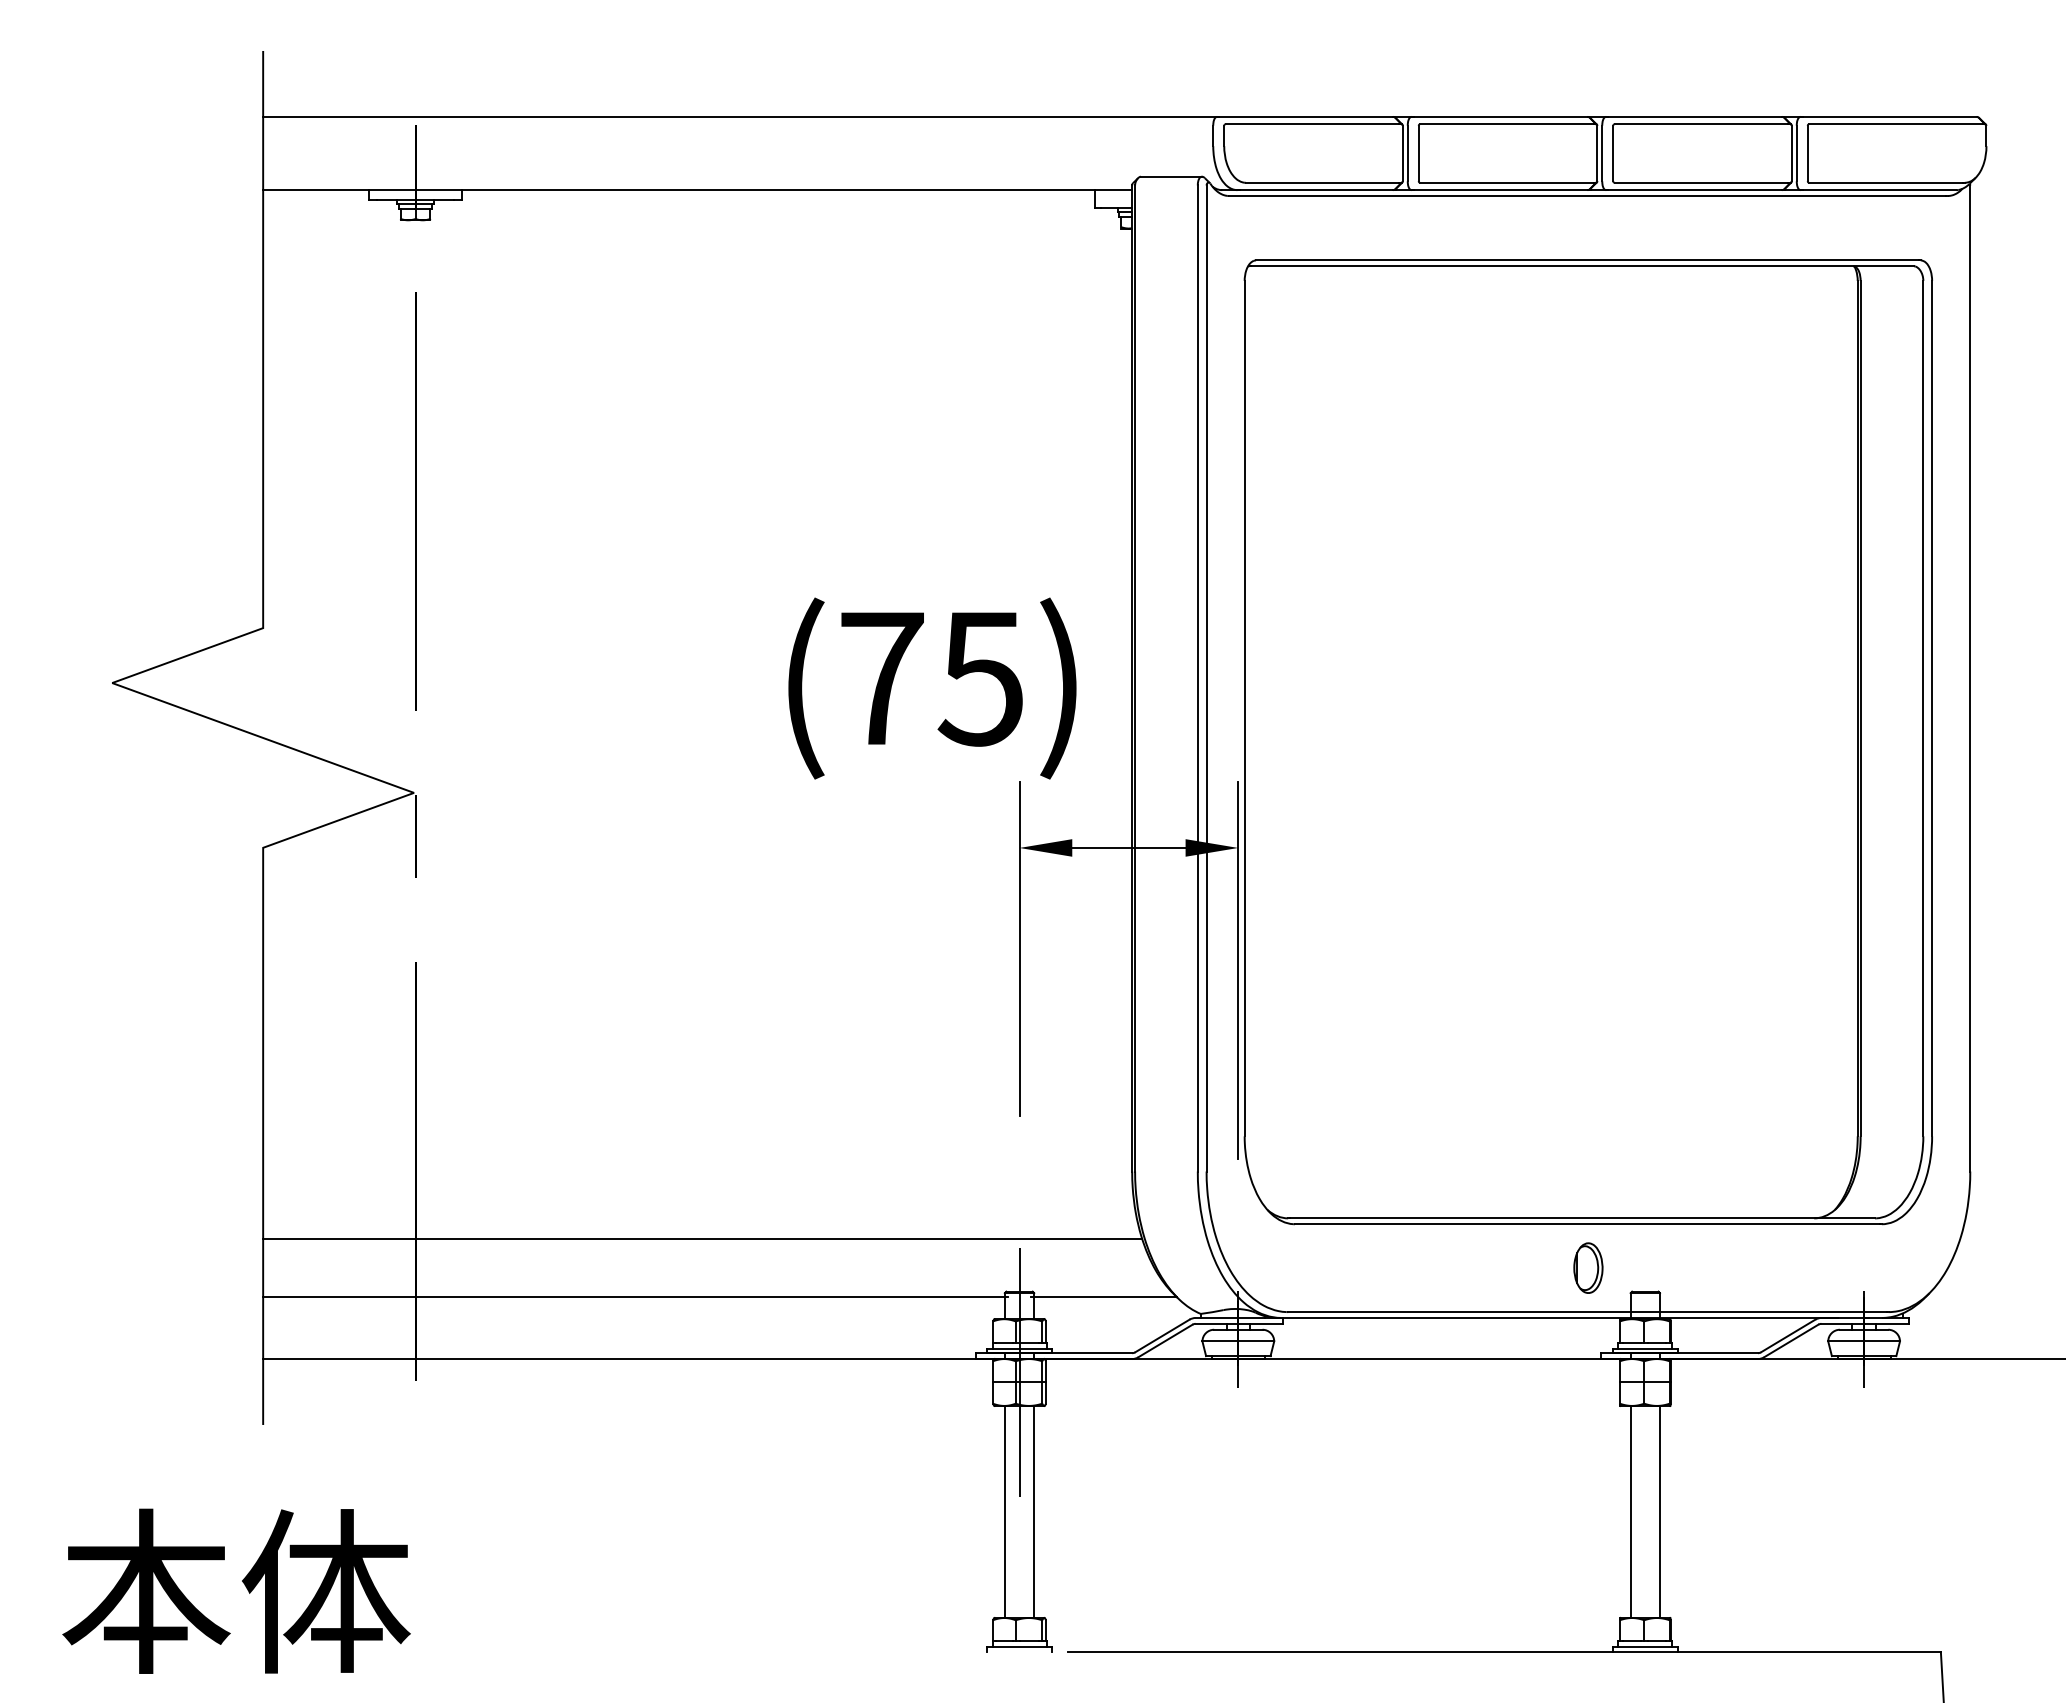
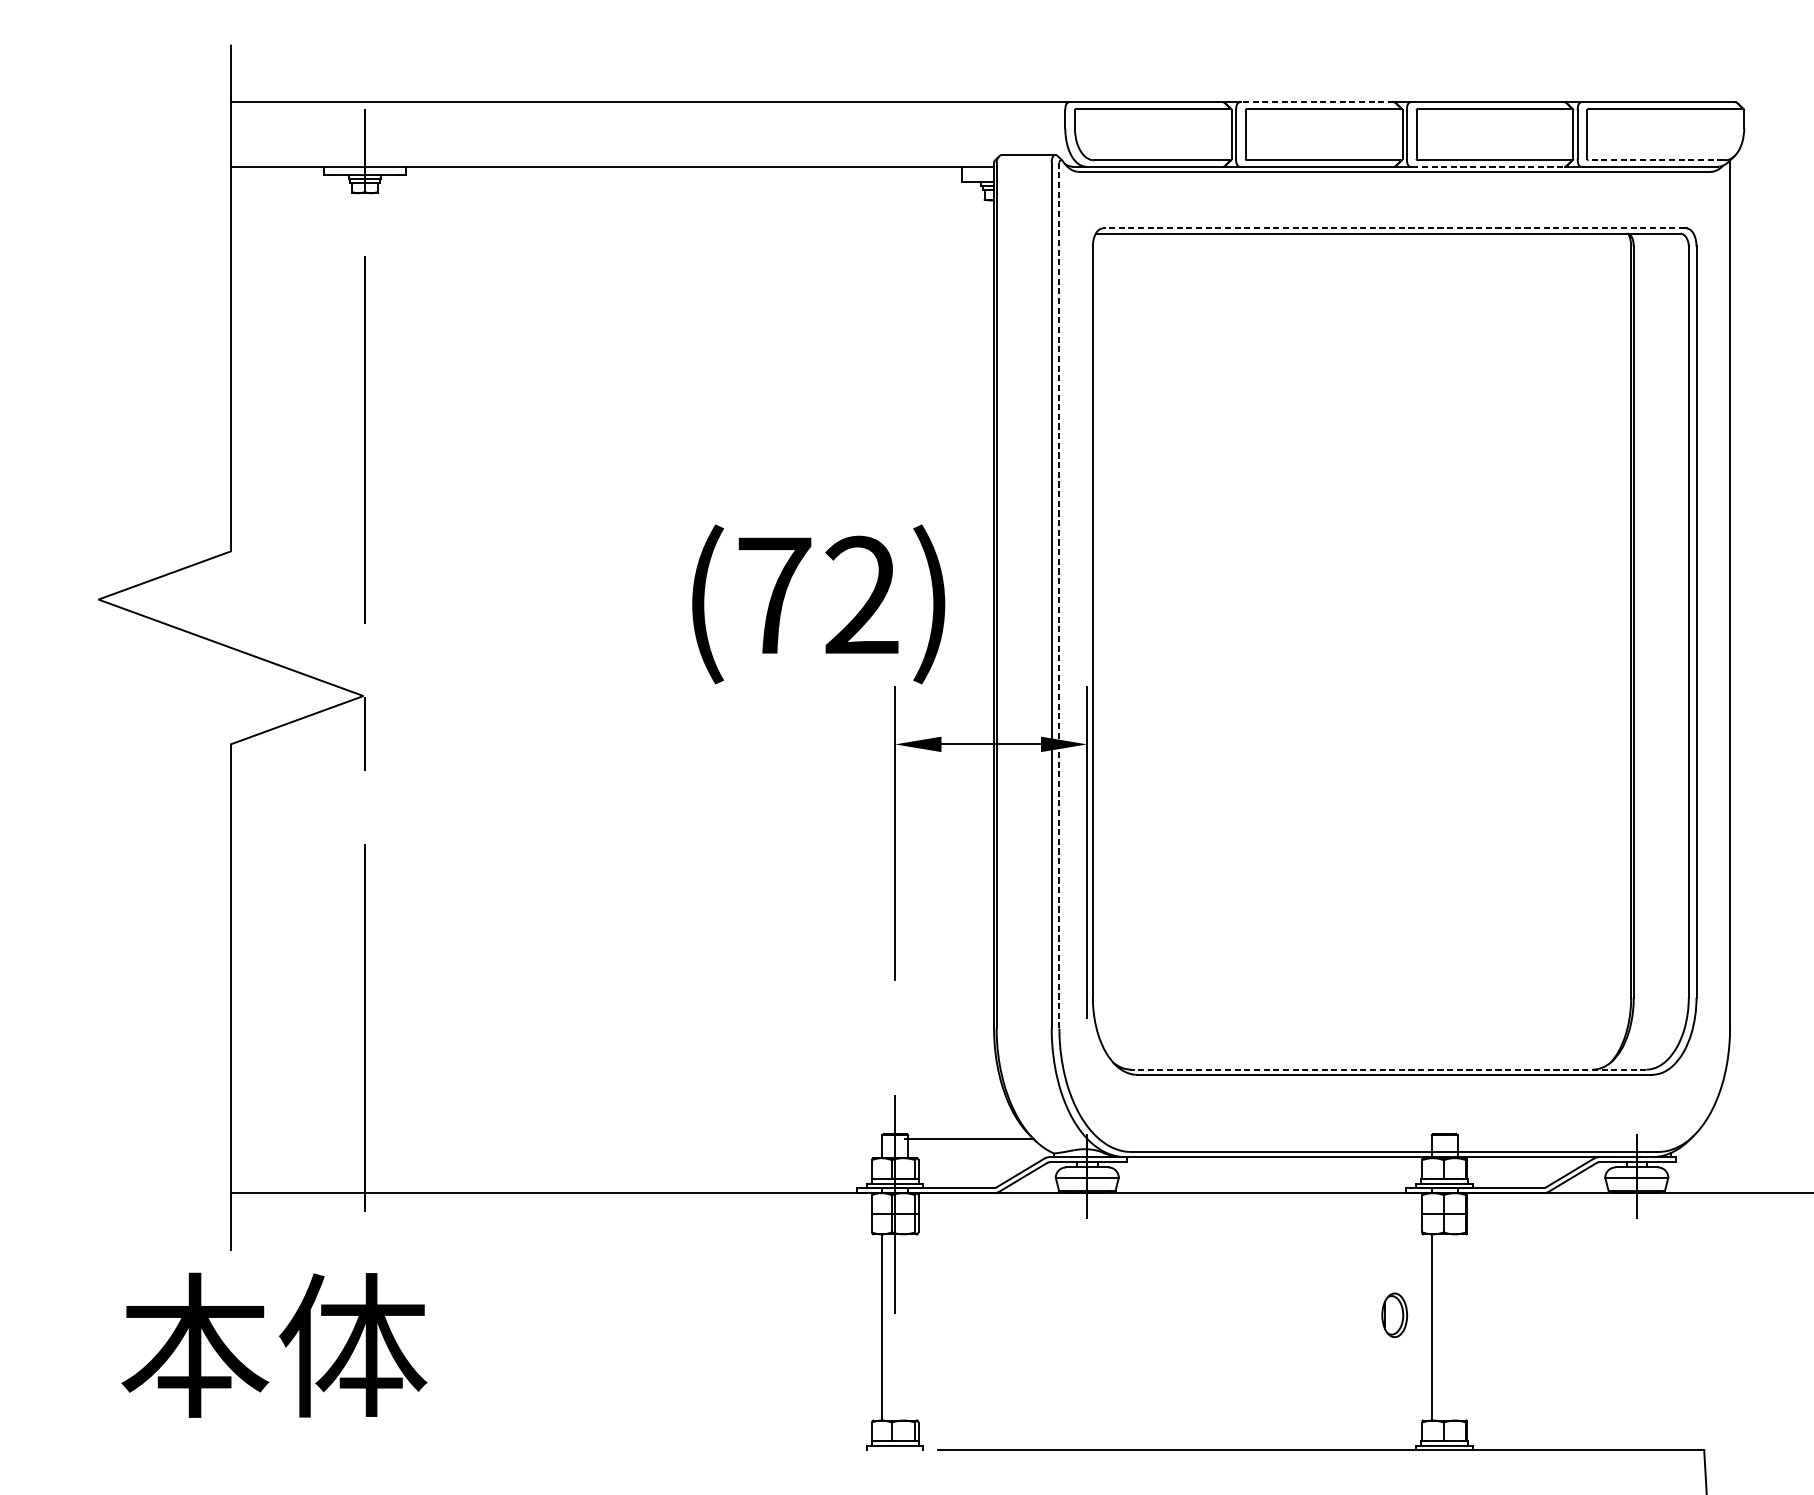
line: (1500, 116) -> (1317, 102), solid -> dashed
line: (1885, 182) -> (1655, 160), solid -> dashed
line: (1695, 190) -> (1488, 167), solid -> dashed
line: (1587, 260) -> (1393, 228), solid -> dashed
text: (980, 678) -> (860, 595), (75) -> (72)
line: (1206, 678) -> (1059, 595), solid -> dashed
line: (1582, 1218) -> (1389, 1069), solid -> dashed
line: (702, 1238) -> (616, 1087), removed
part: (1588, 1267) -> (1394, 1314), moved
line: (635, 1297) -> (557, 1139), removed
line: (1034, 1511) -> (908, 1327), removed
line: (1659, 1511) -> (1457, 1327), removed
text: (236, 1590) -> (274, 1344), moved

